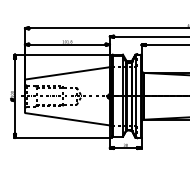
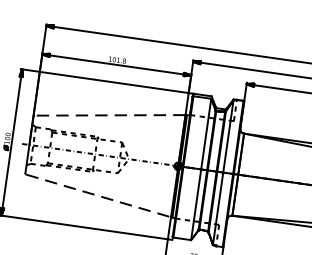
line: (67, 73) -> (109, 115), solid -> dashed
line: (67, 119) -> (98, 196), solid -> dashed

